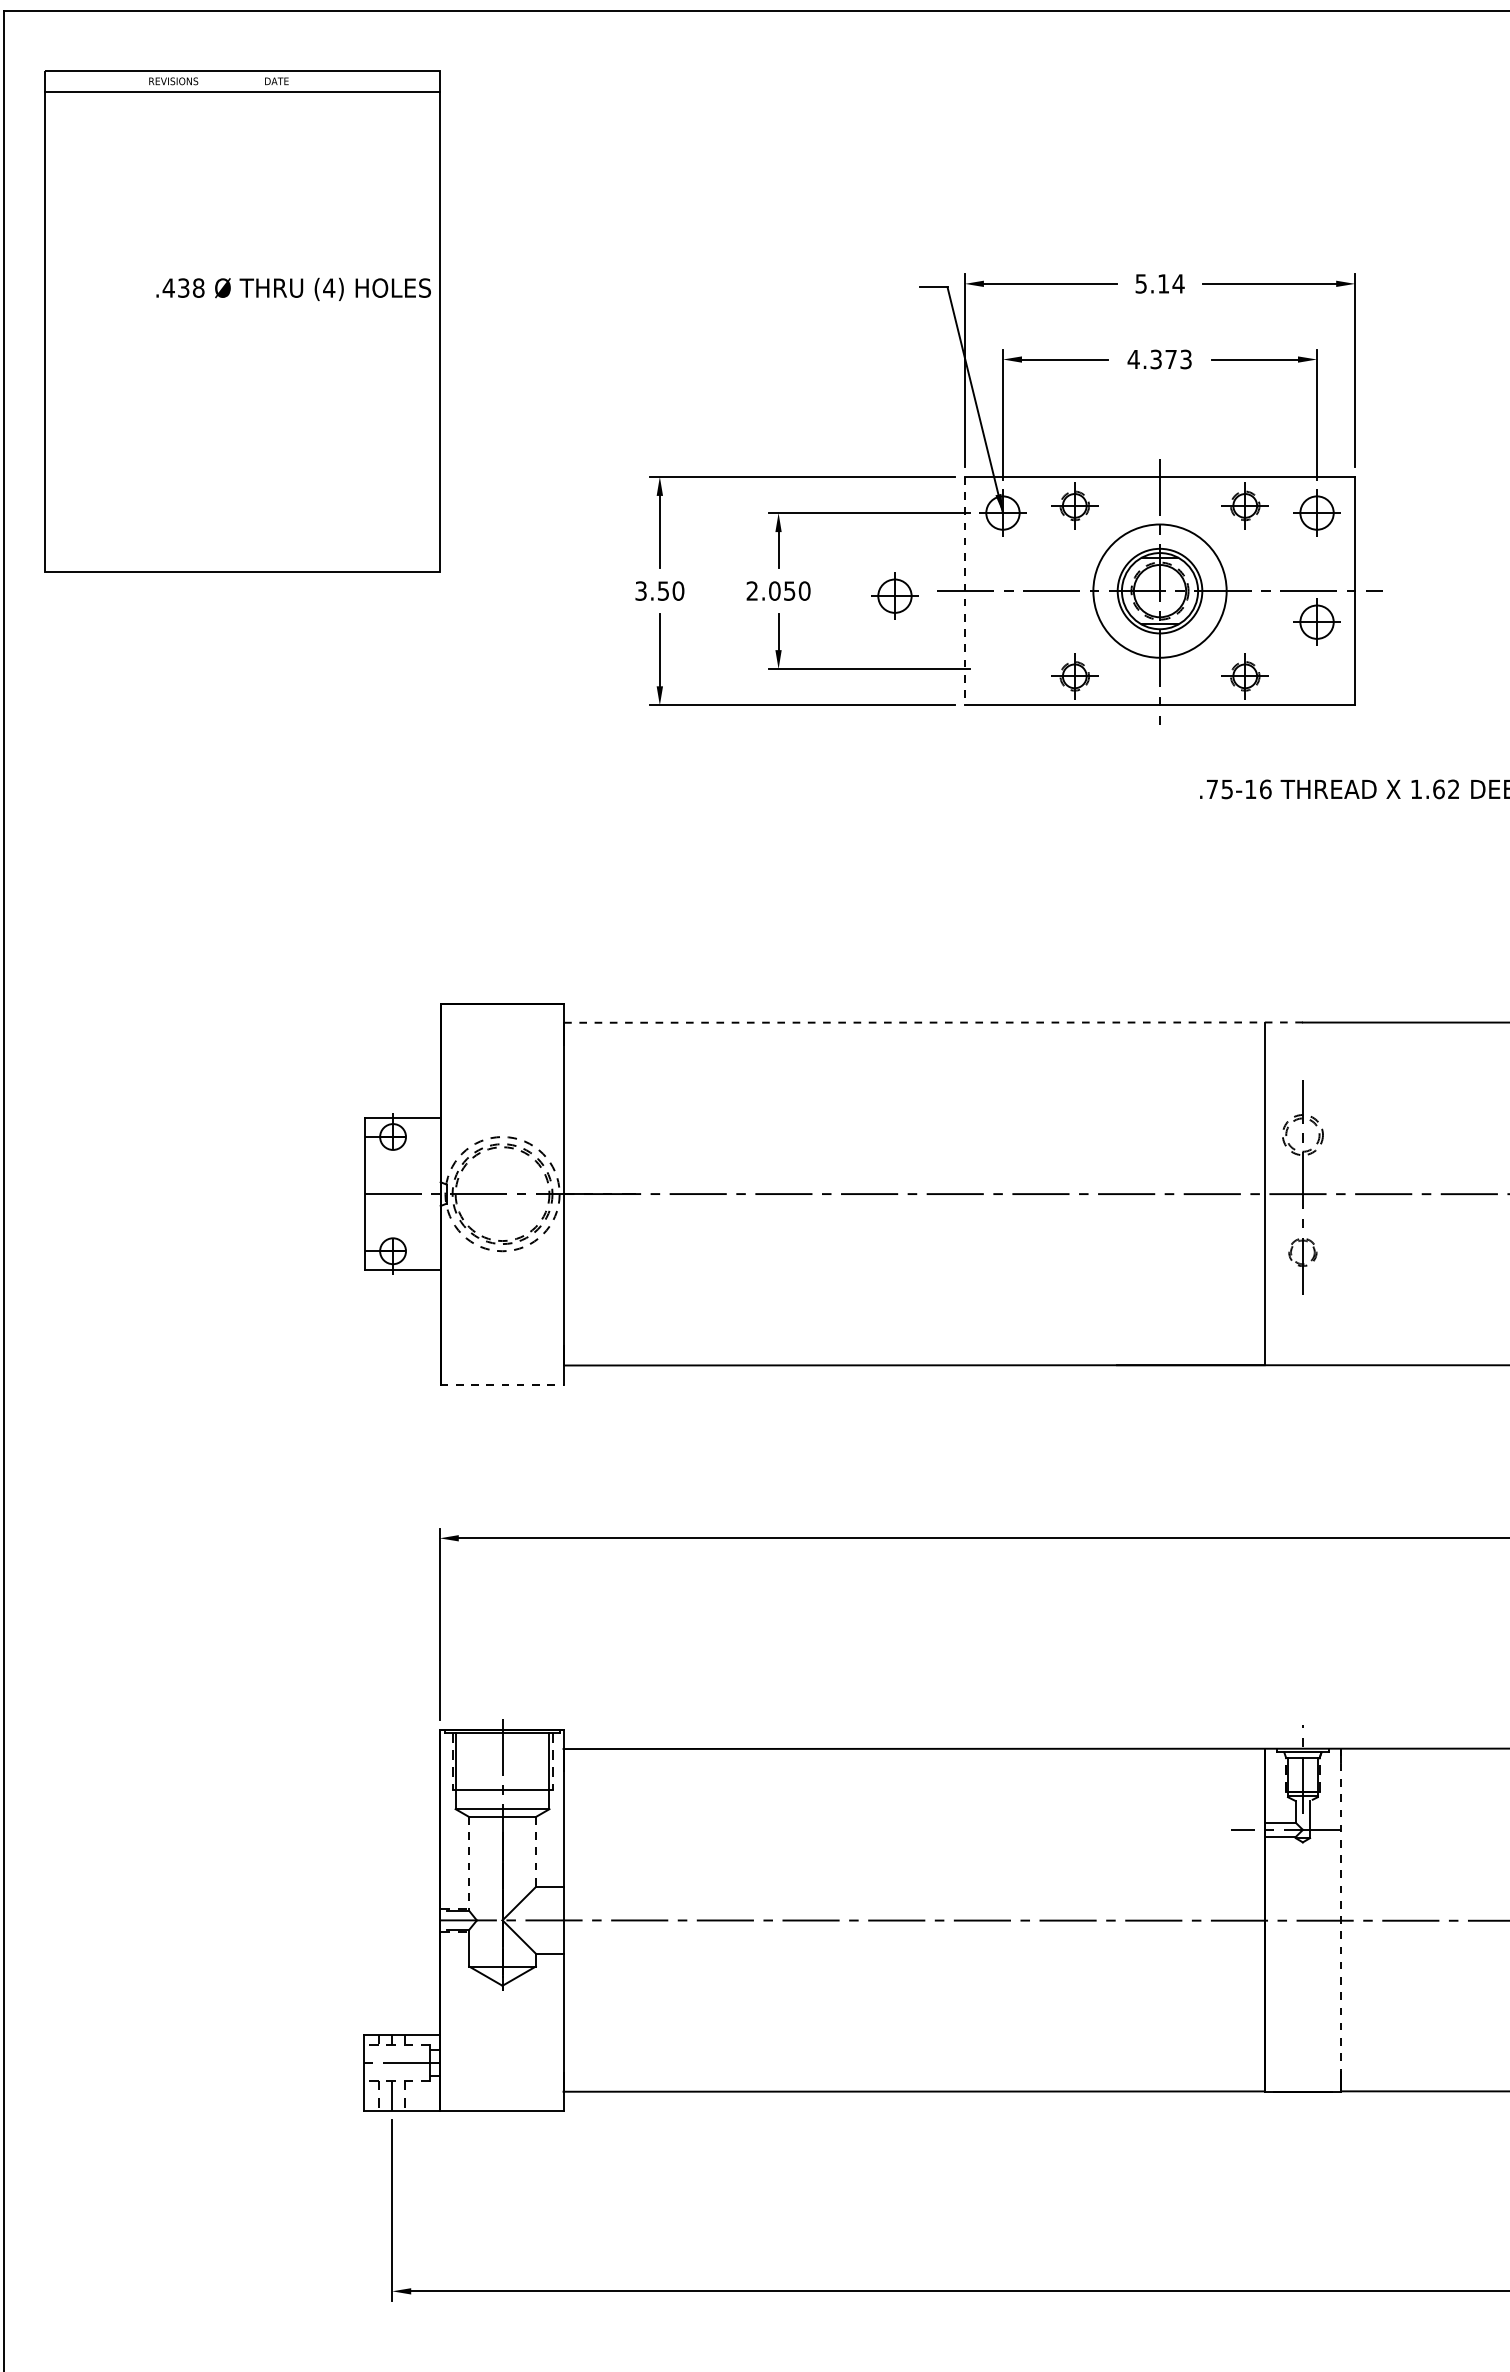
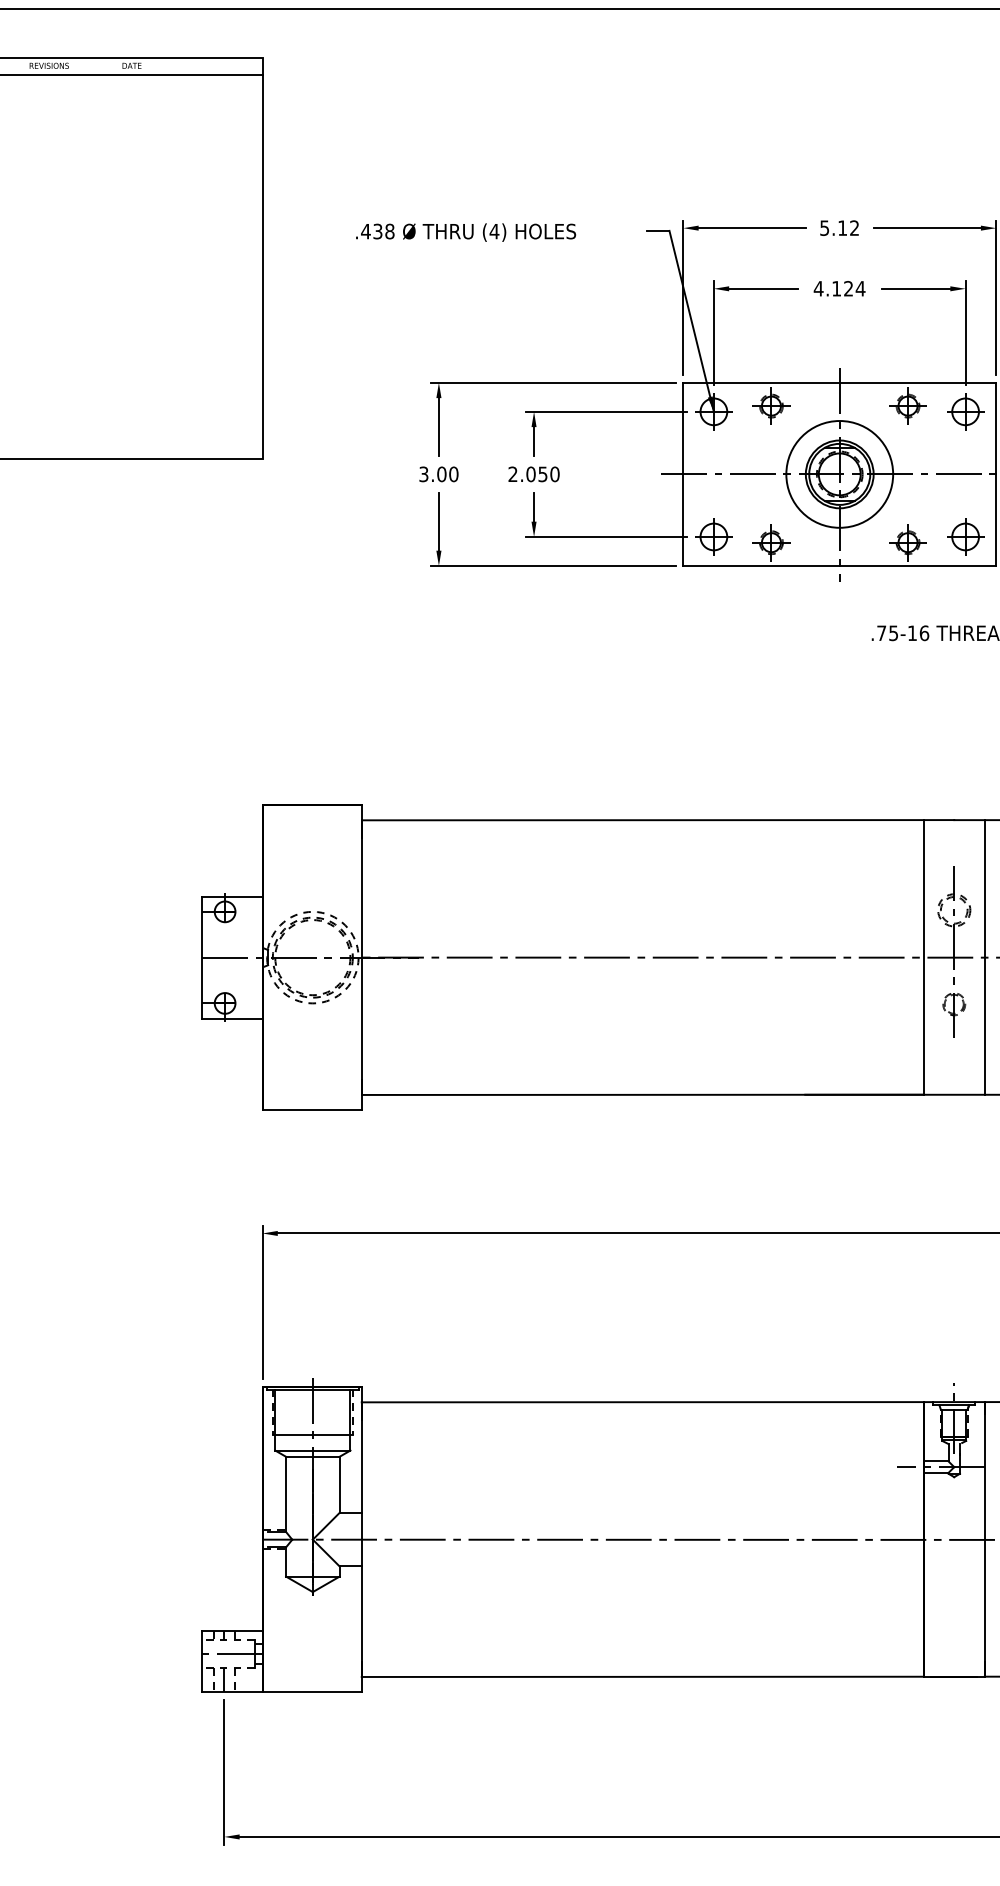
text: (1178, 283) -> (854, 227), 5.14 -> 5.12
text: (293, 288) -> (465, 231), moved
text: (1171, 359) -> (848, 288), 4.373 -> 4.124
text: (663, 590) -> (441, 473), 3.50 -> 3.00
line: (964, 591) -> (683, 474), dashed -> solid
part: (894, 595) -> (713, 536), moved
part: (1316, 621) -> (965, 536), moved
line: (933, 1022) -> (658, 820), dashed -> solid
line: (1340, 1193) -> (984, 957), added
line: (502, 1384) -> (312, 1110), dashed -> solid
line: (535, 1852) -> (339, 1485), dashed -> solid
line: (469, 1863) -> (286, 1494), dashed -> solid
line: (1340, 1919) -> (984, 1538), dashed -> solid

